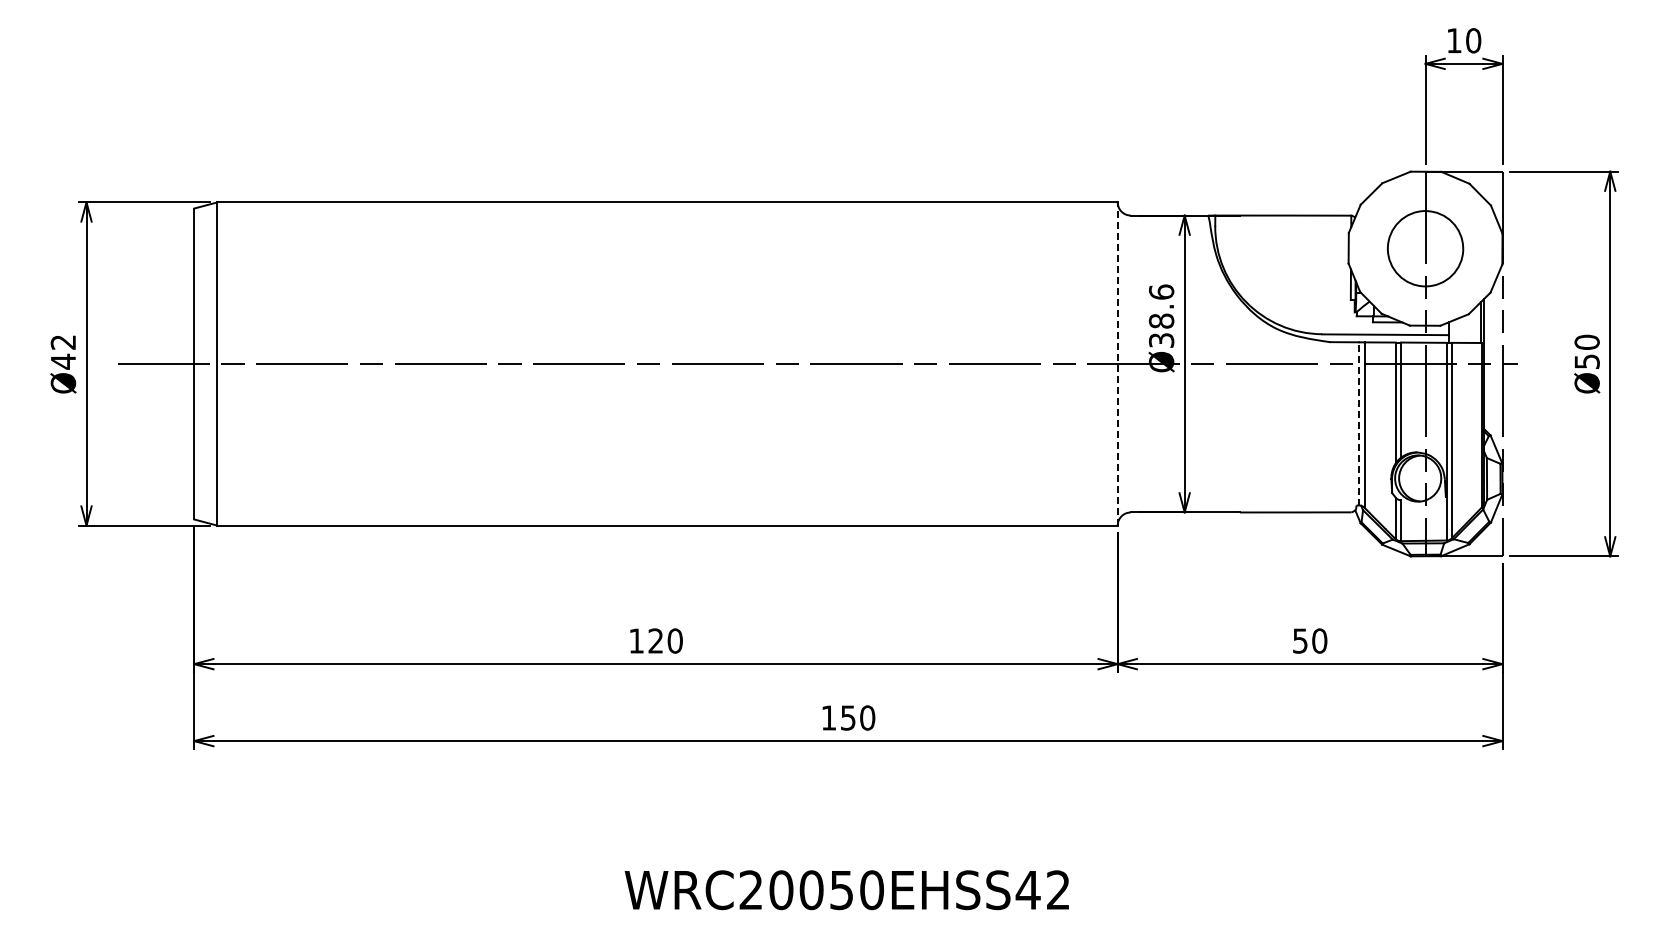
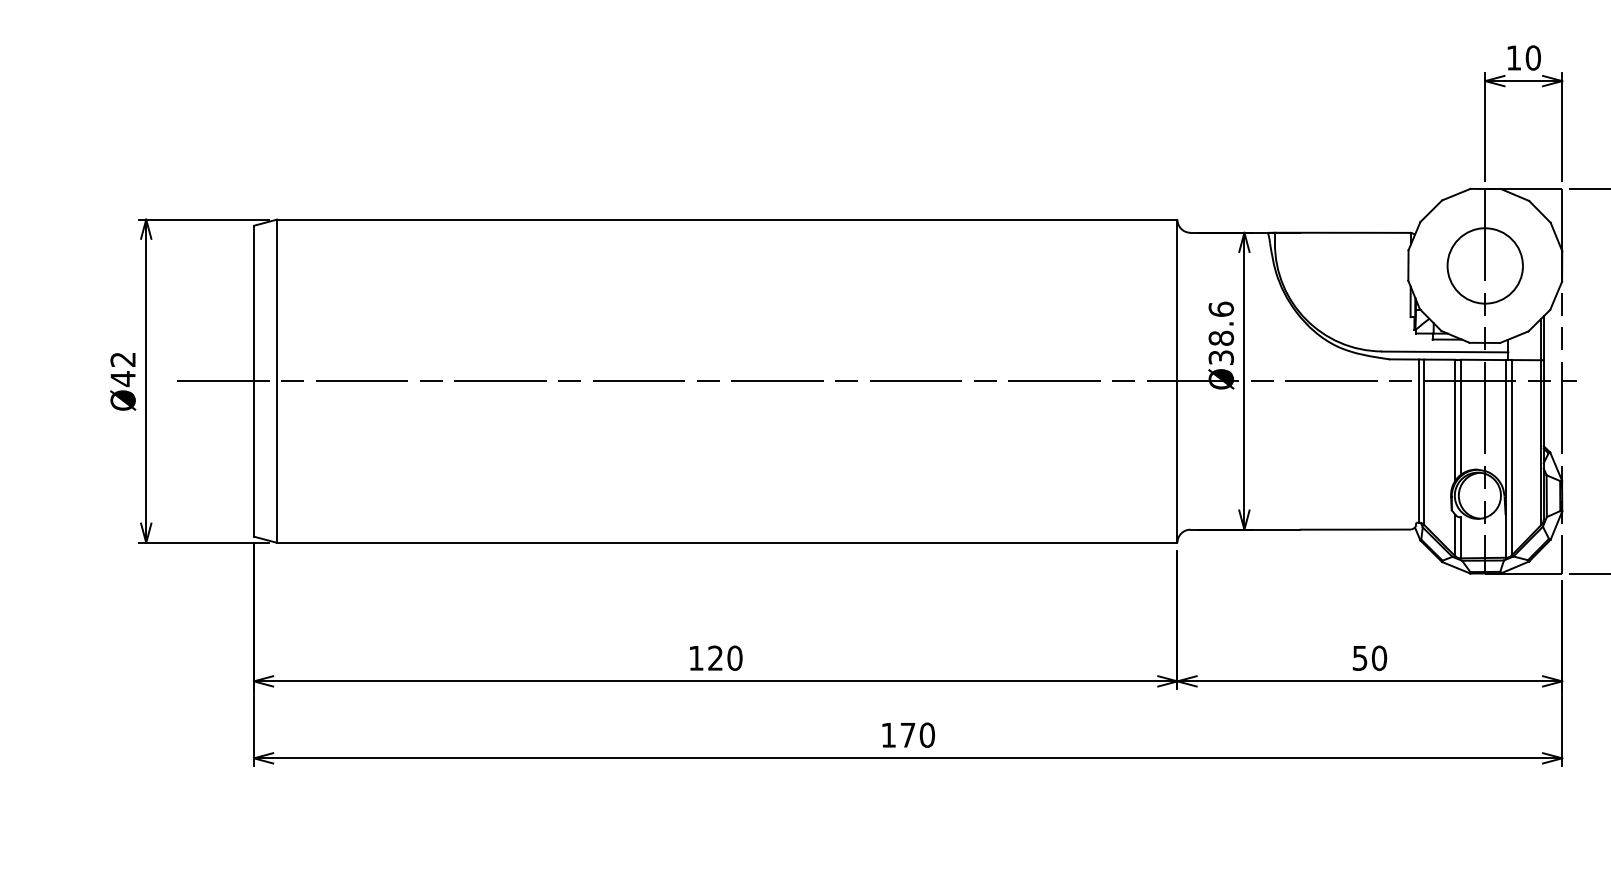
line: (1117, 364) -> (1177, 381), dashed -> solid
line: (1359, 423) -> (1419, 440), dashed -> solid
text: (848, 717) -> (908, 734), 150 -> 170

